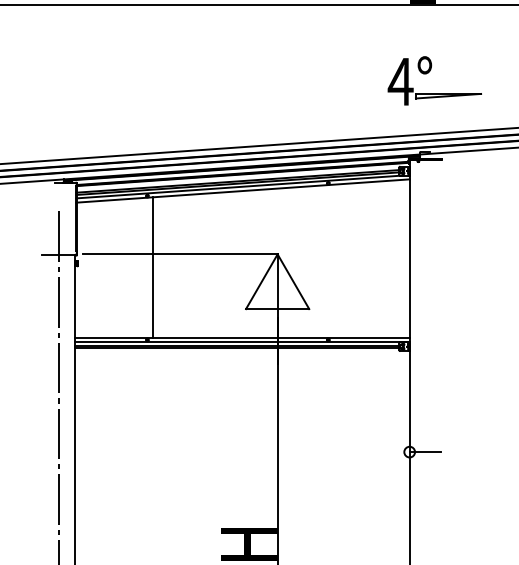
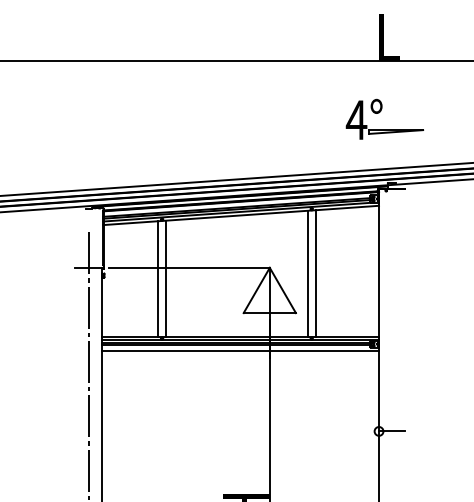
part: (428, 73) -> (379, 113), moved
line: (323, 261) -> (307, 273), added
line: (332, 261) -> (315, 273), added
line: (141, 268) -> (157, 279), added
line: (242, 354) -> (240, 350), added

